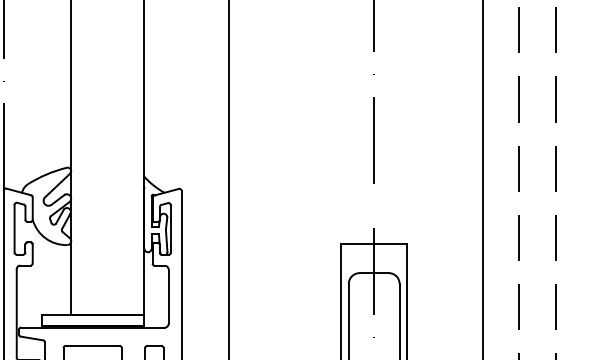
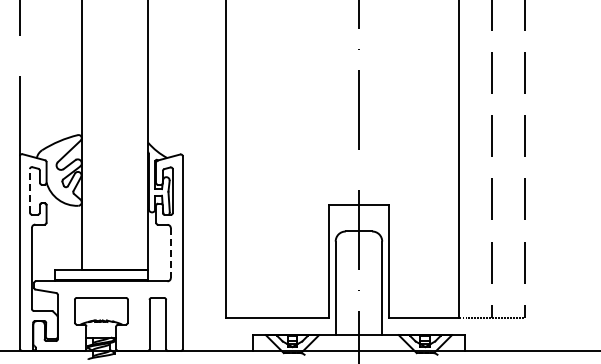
line: (14, 228) -> (29, 190), solid -> dashed
line: (168, 297) -> (170, 253), solid -> dashed

